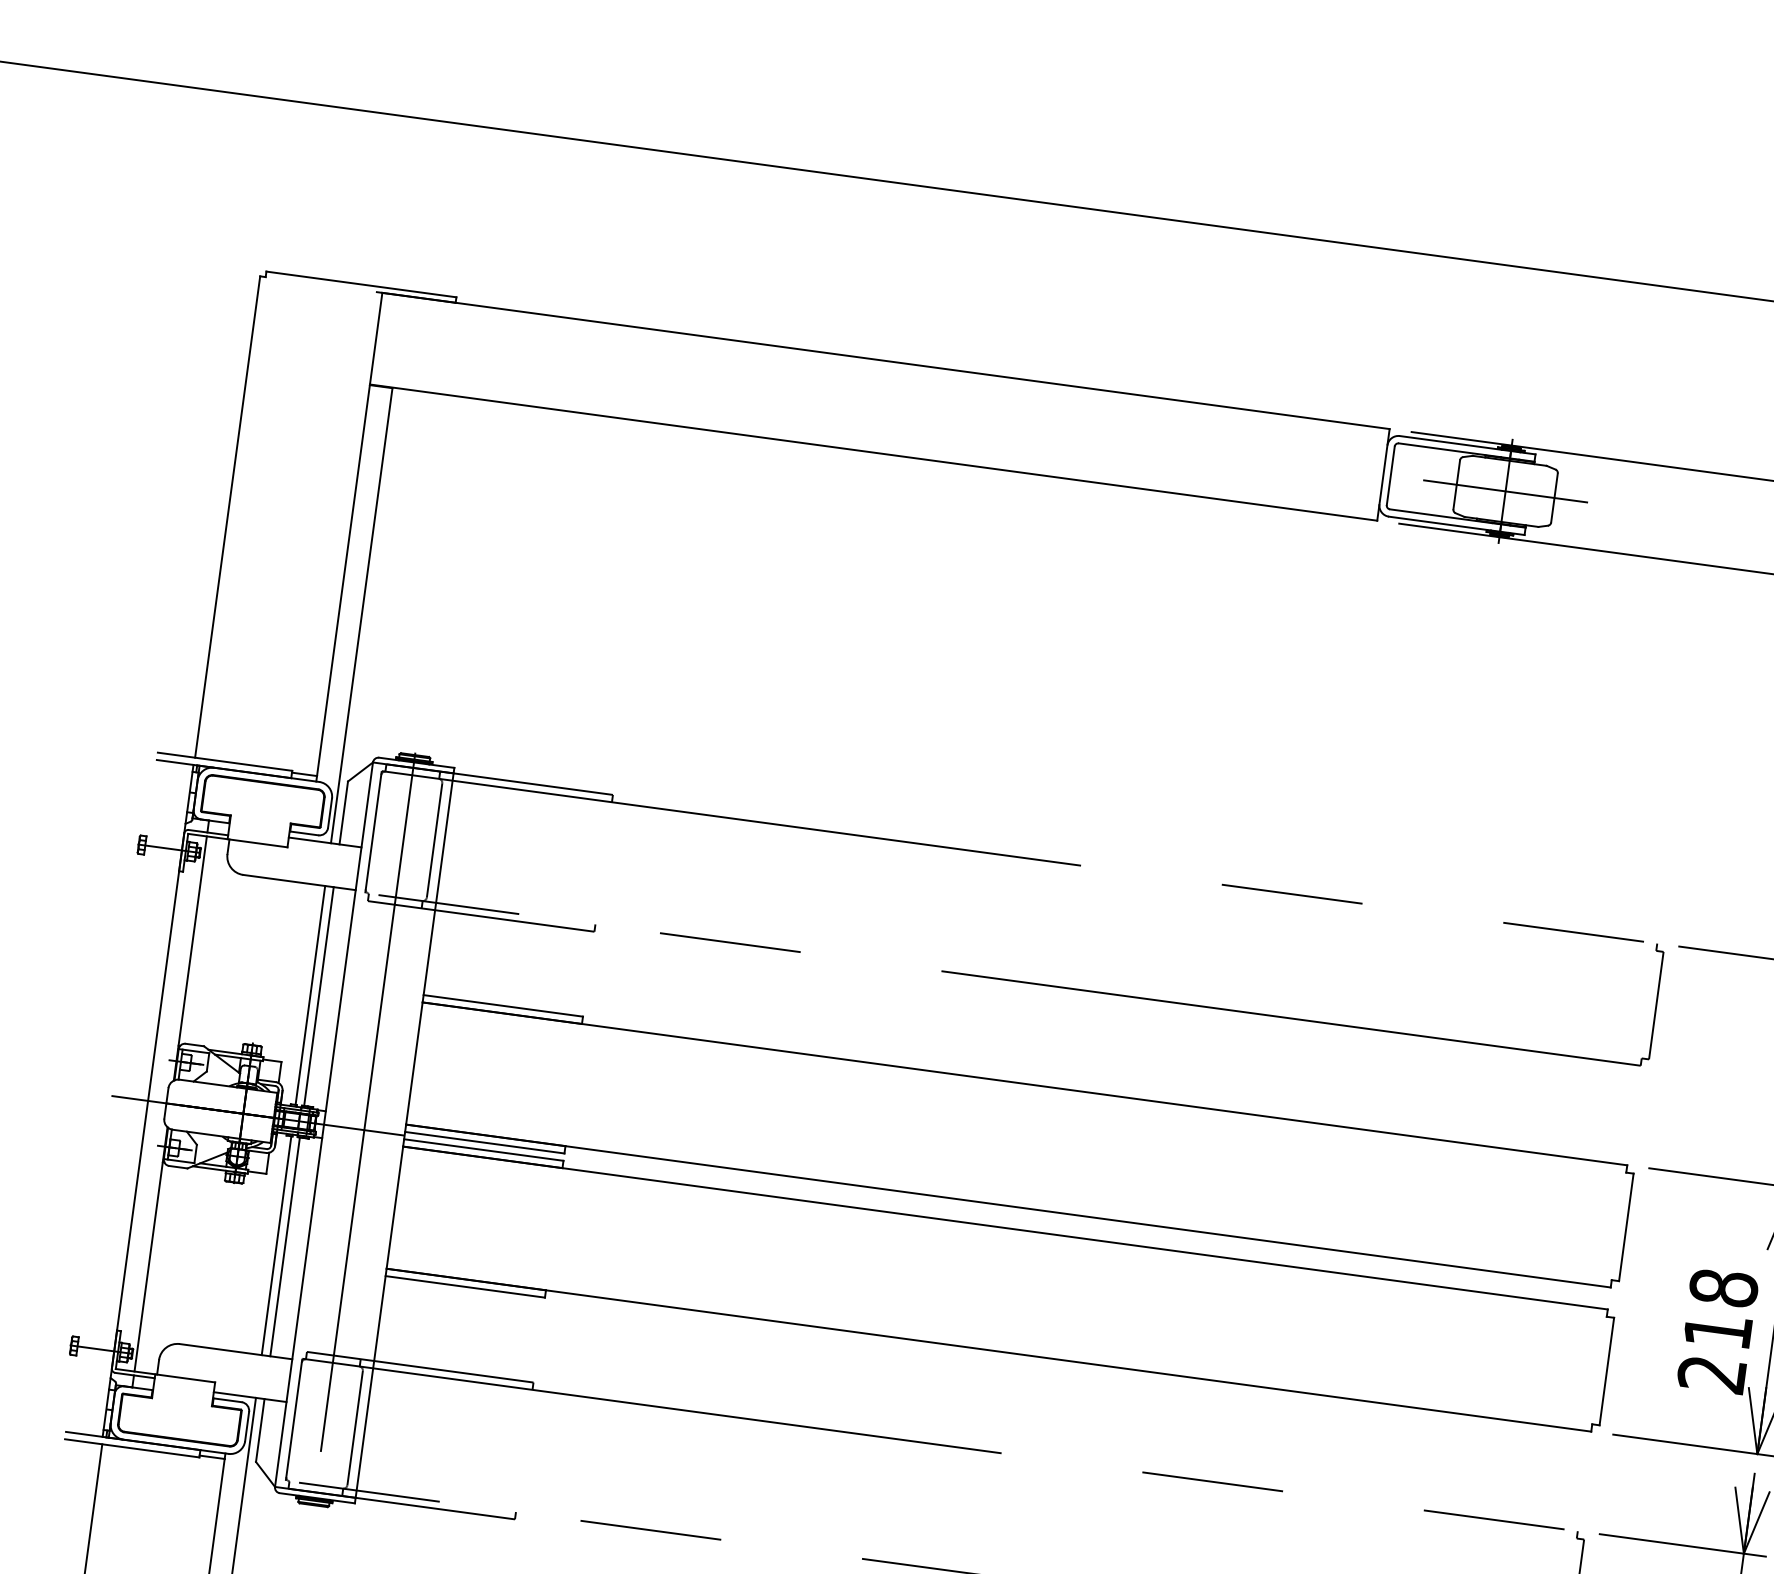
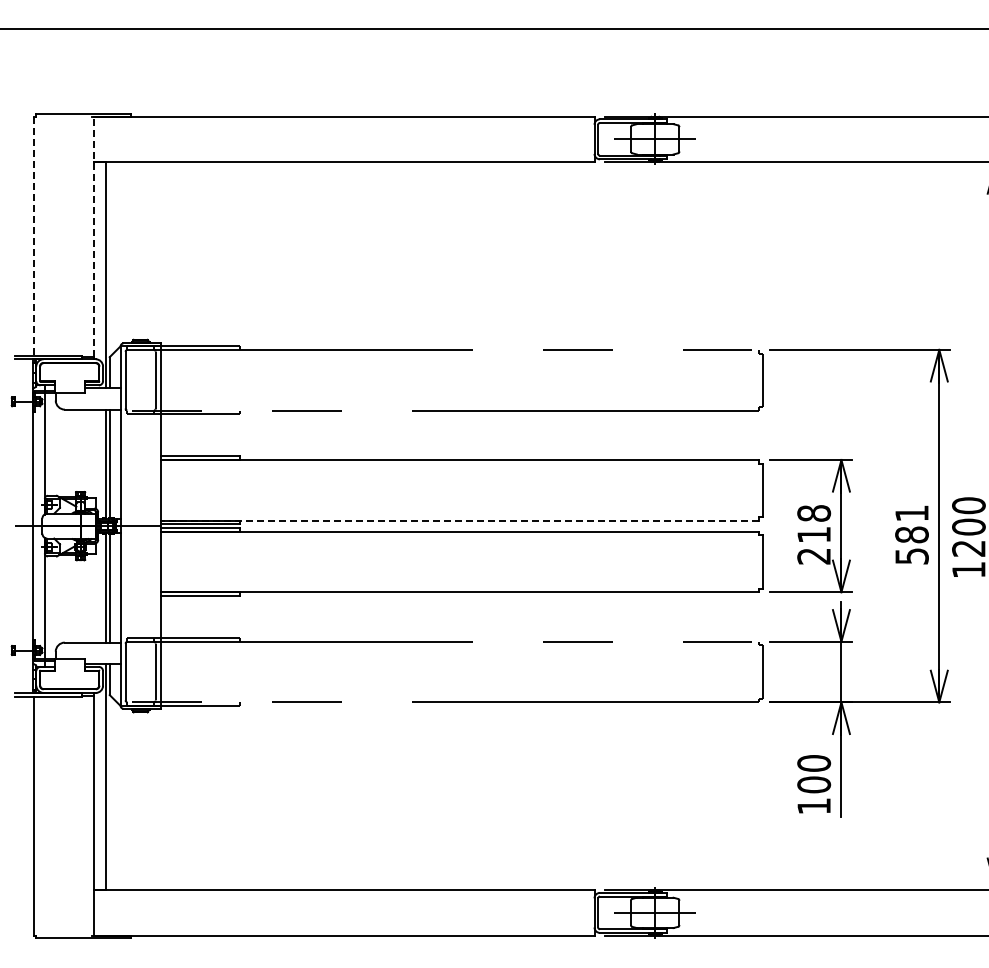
line: (227, 517) -> (33, 236), solid -> dashed
line: (350, 534) -> (94, 236), solid -> dashed
line: (364, 1128) -> (140, 525), removed
line: (1007, 1205) -> (459, 520), solid -> dashed

